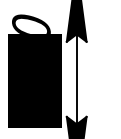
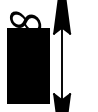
text: (30, 24) -> (24, 19), 1500 -> 2148

